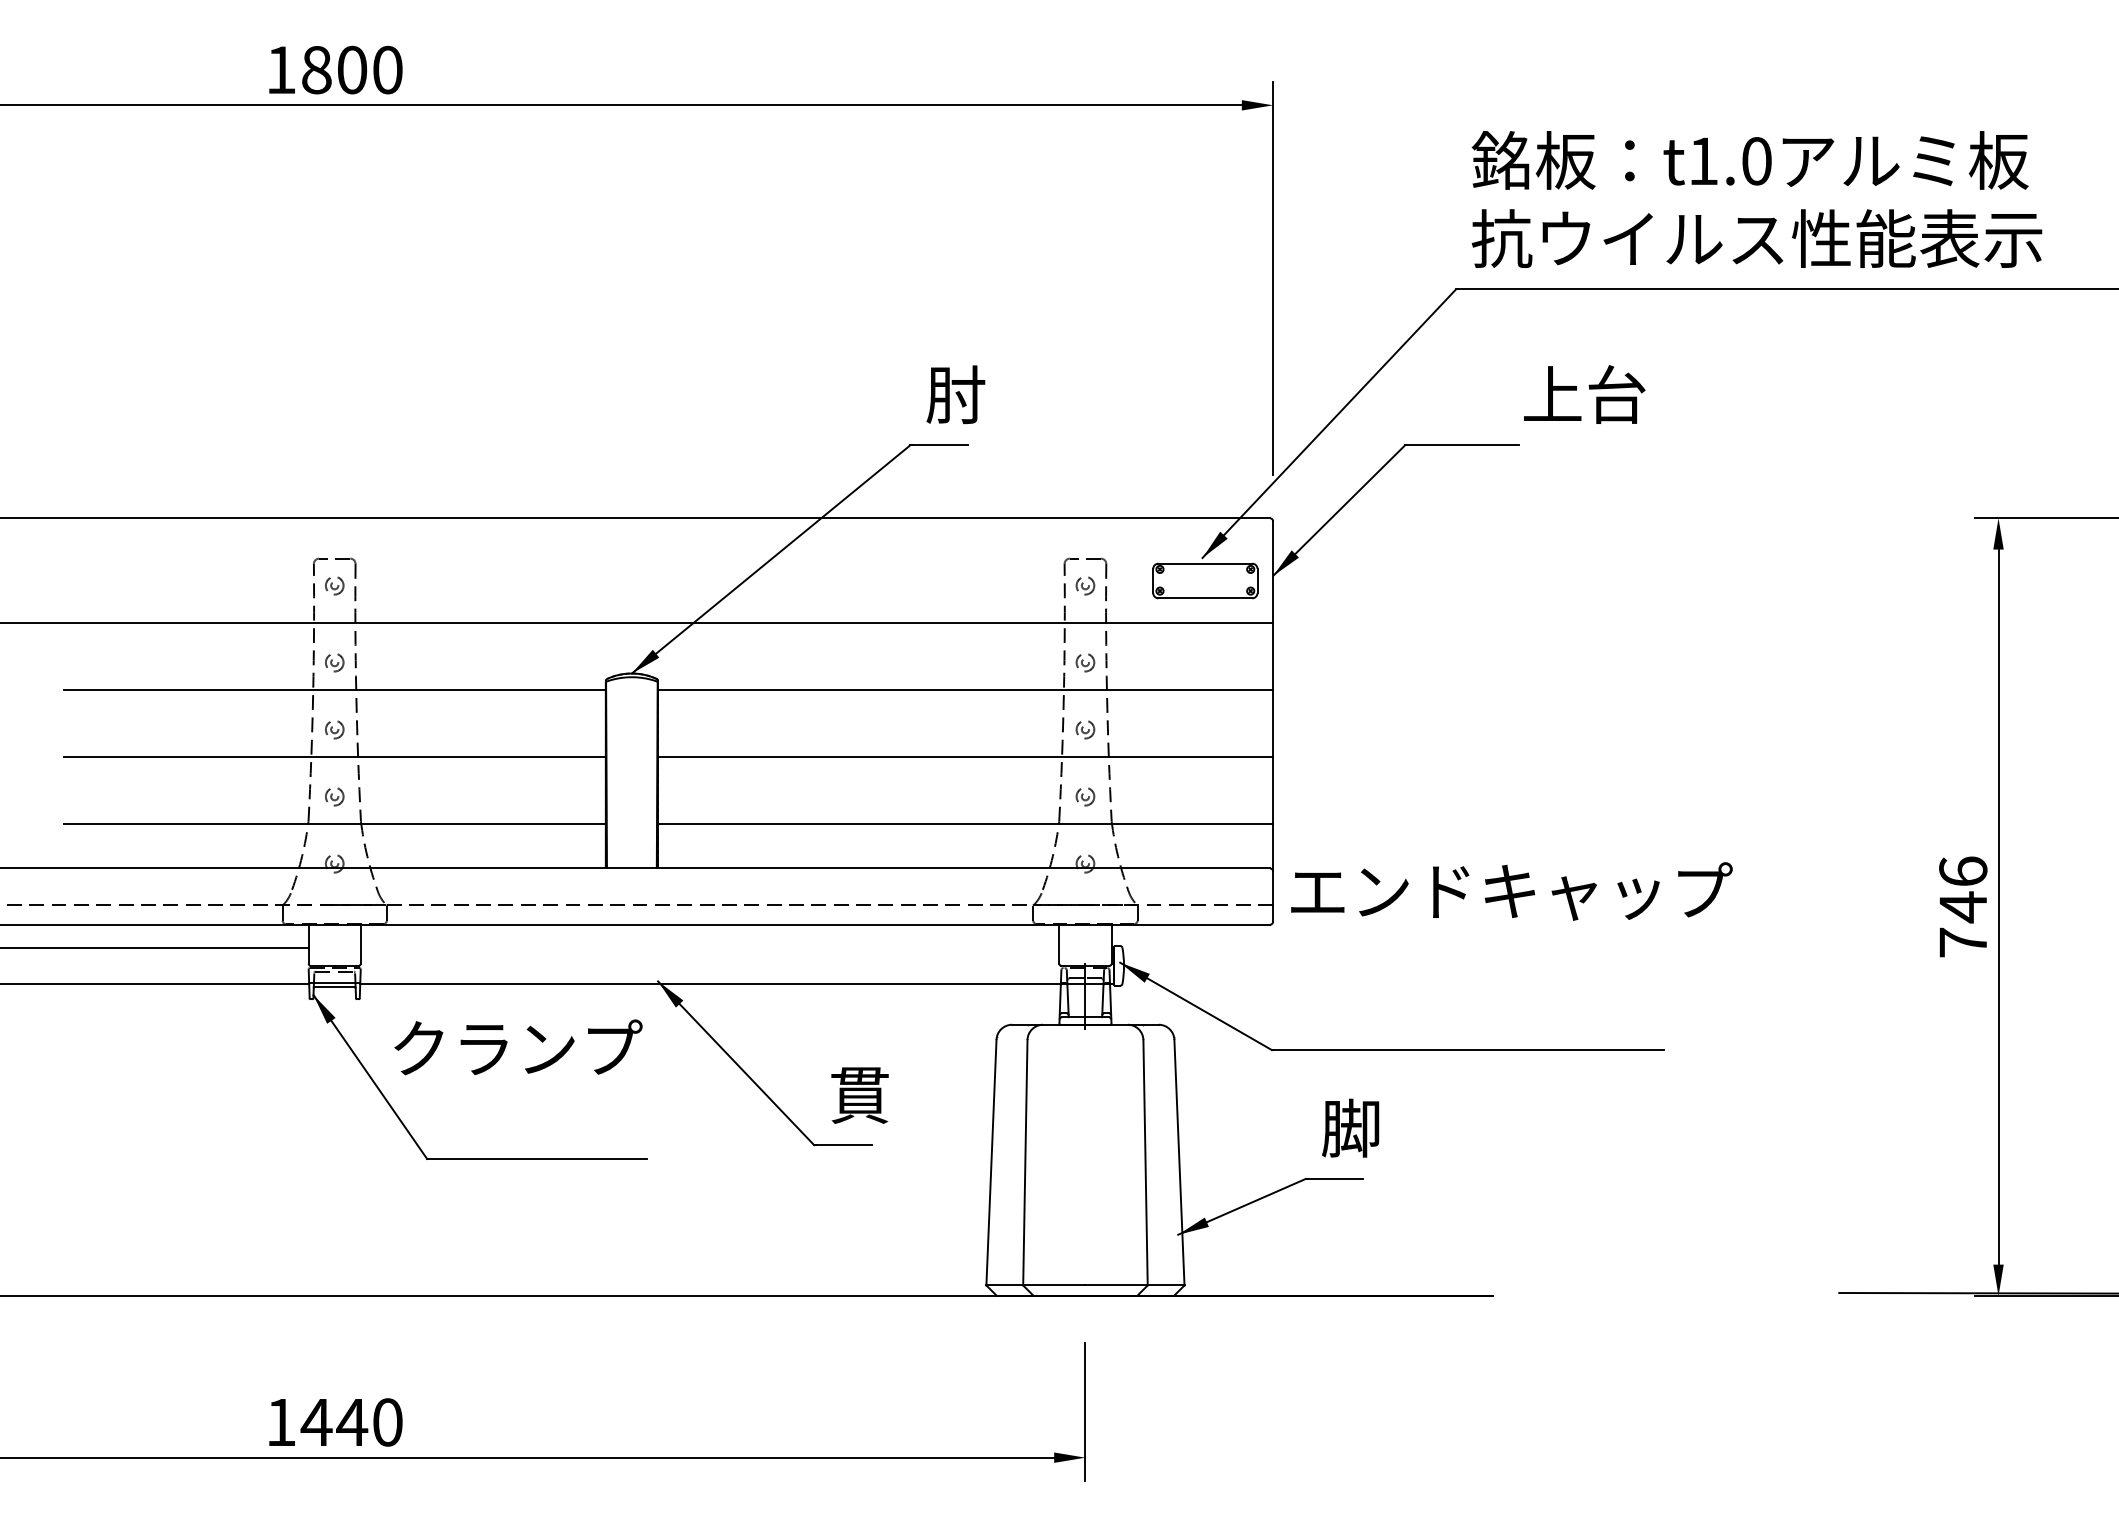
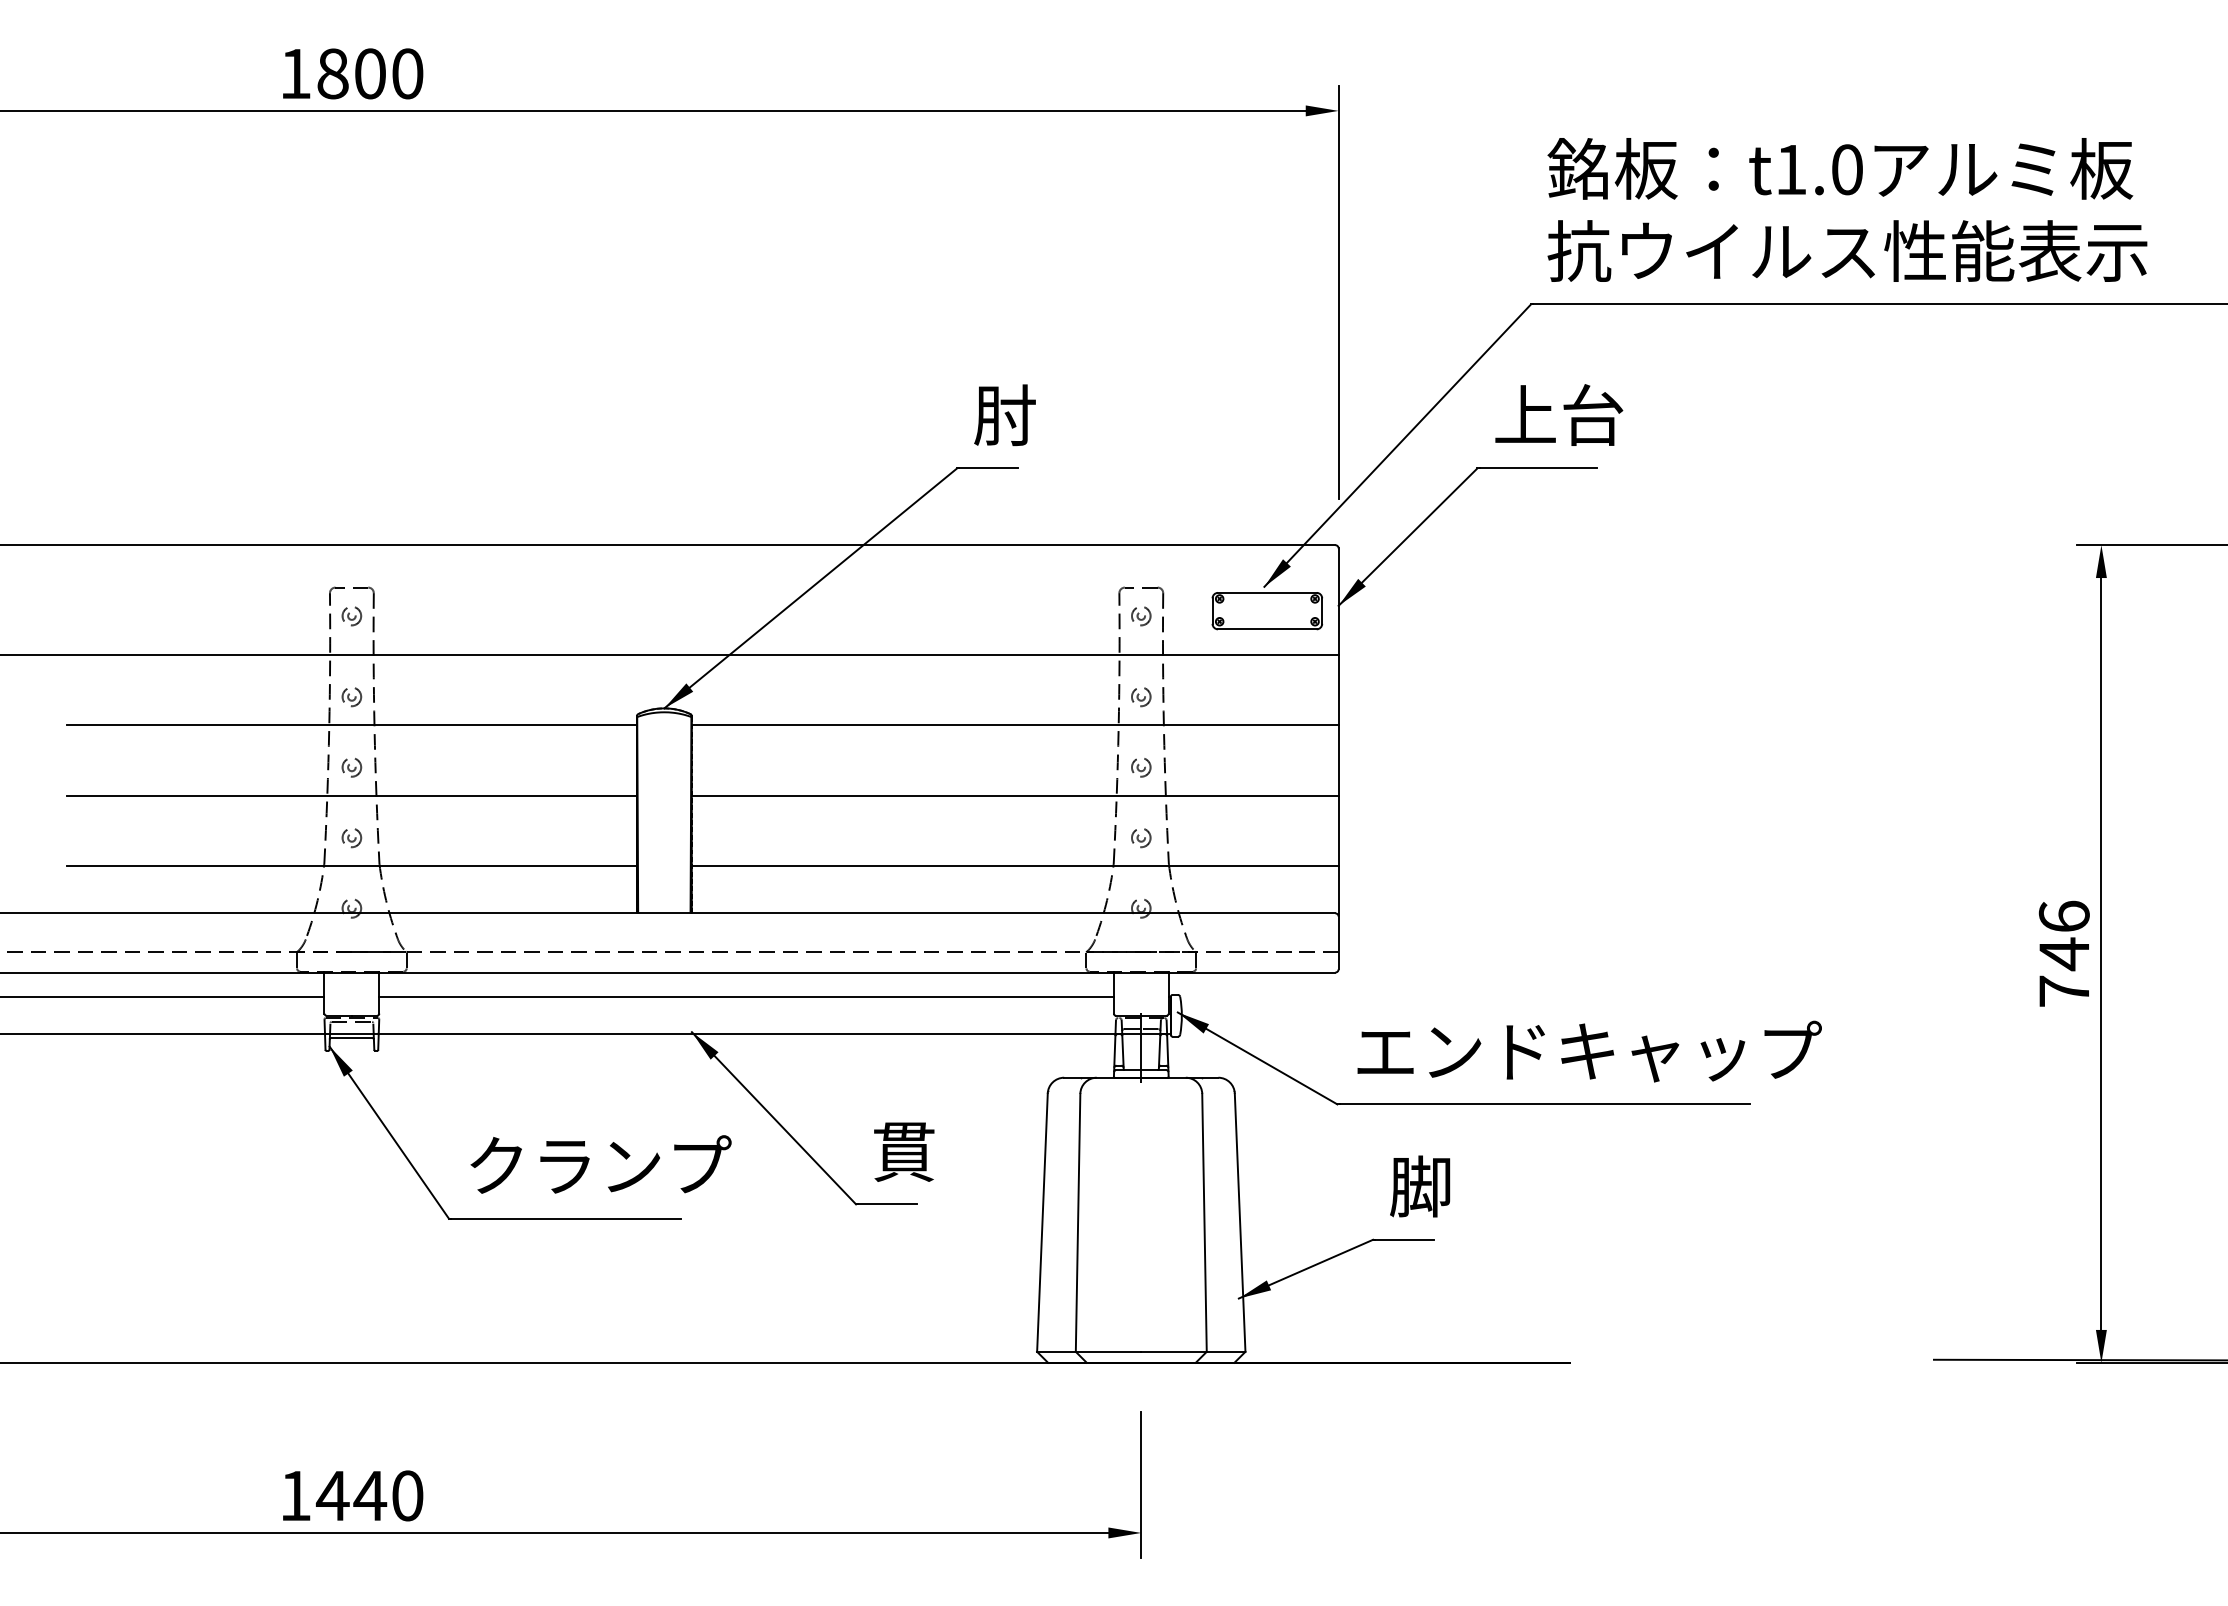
text: (1584, 394) -> (1559, 414), moved
text: (1511, 891) -> (1589, 1051), moved
line: (710, 948) -> (746, 997), added
text: (517, 1047) -> (600, 1164), moved

